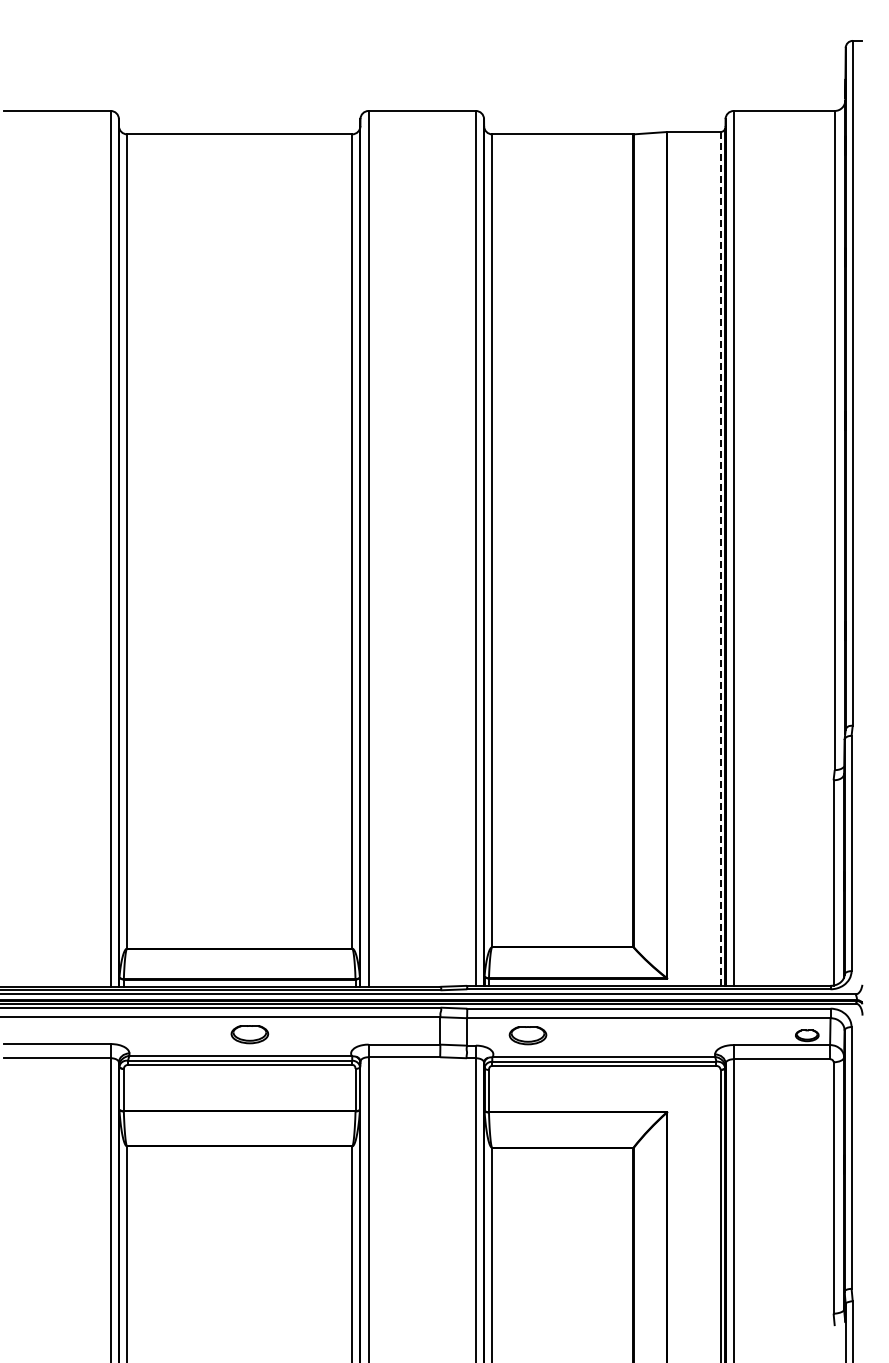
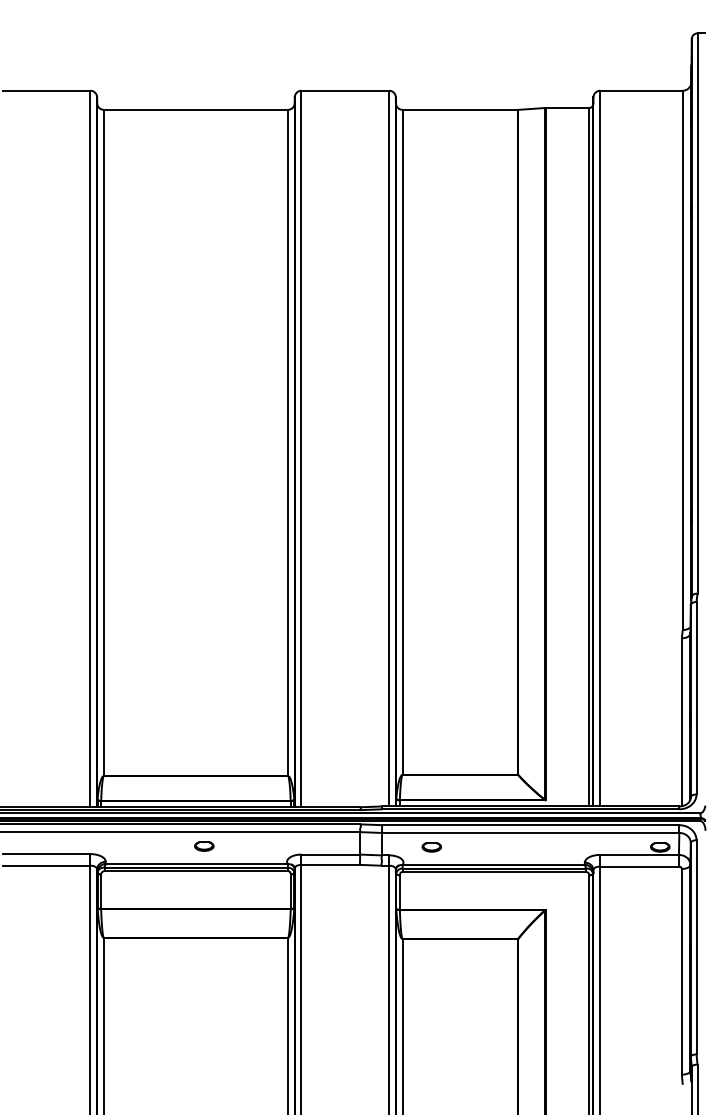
line: (720, 558) -> (589, 456), dashed -> solid
part: (249, 1034) -> (203, 846), size x0.62
part: (527, 1035) -> (431, 847), size x0.62

